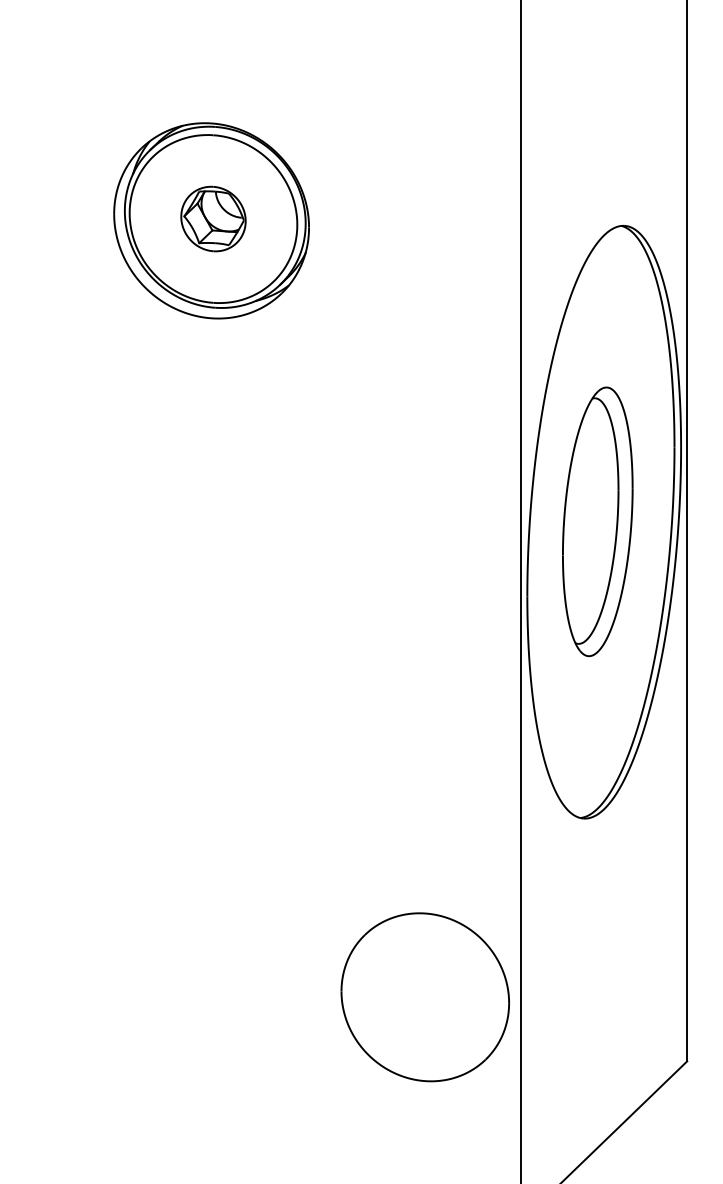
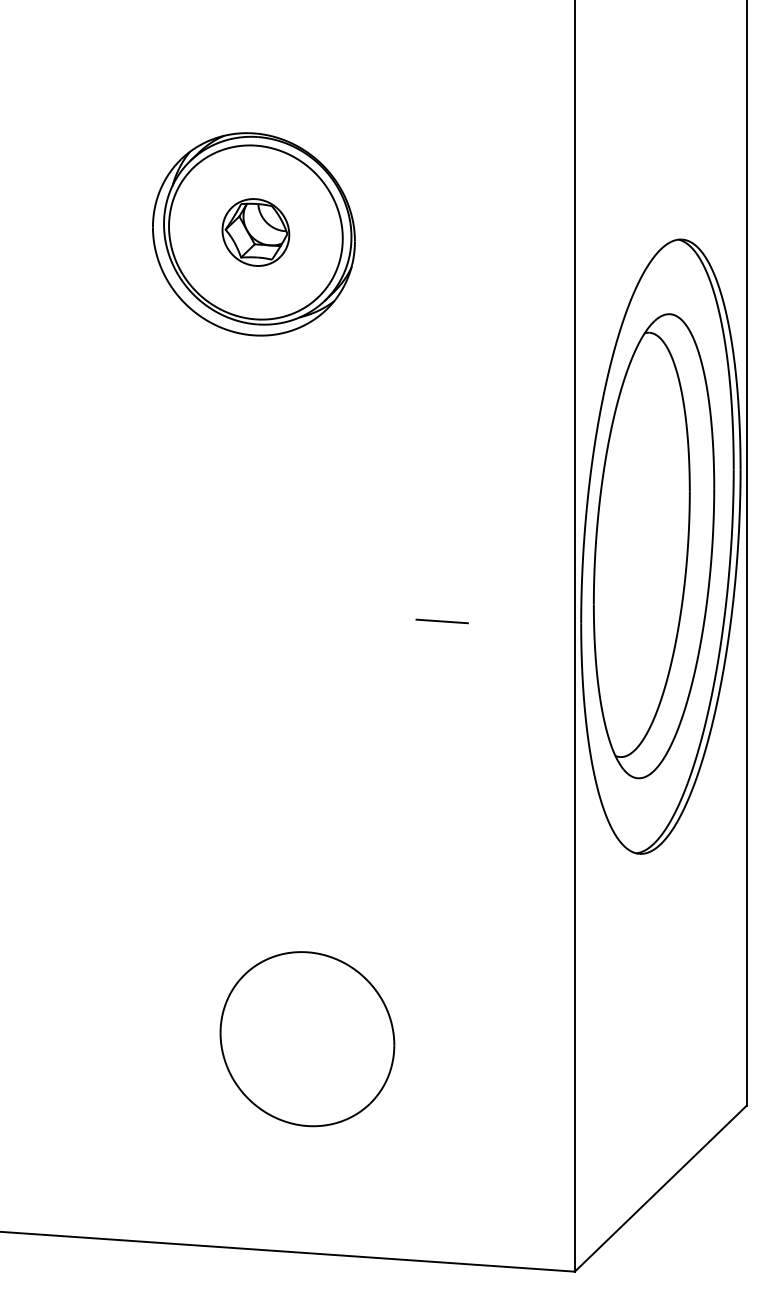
part: (598, 521) -> (654, 546), size x1.67
line: (392, 594) -> (441, 621), added
part: (425, 997) -> (307, 1039), moved

